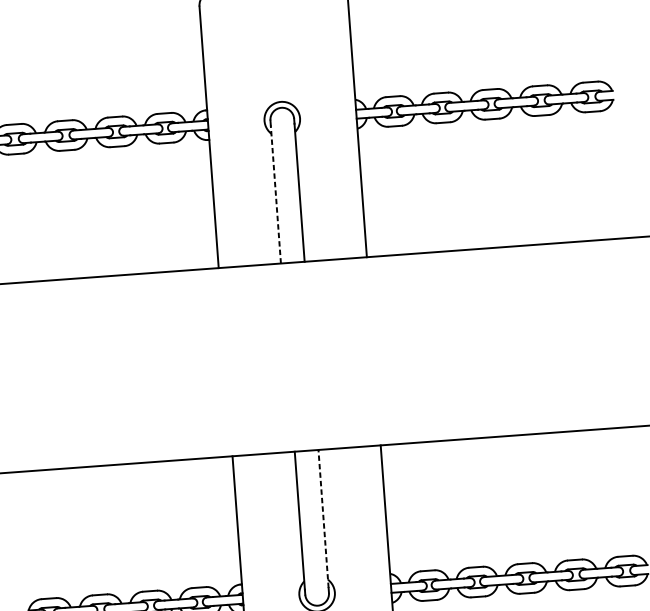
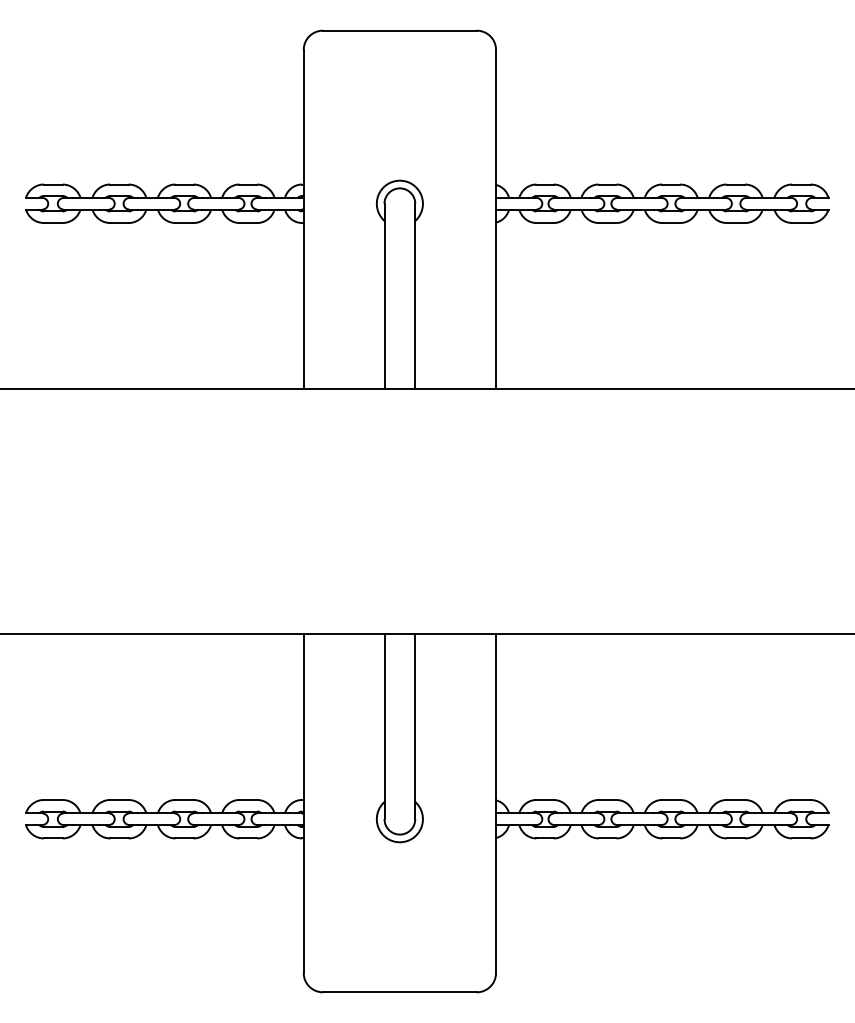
line: (275, 194) -> (384, 299), dashed -> solid
line: (323, 519) -> (415, 723), dashed -> solid

